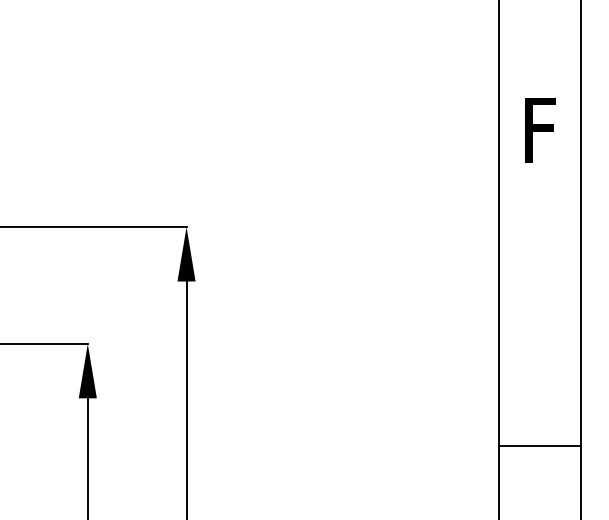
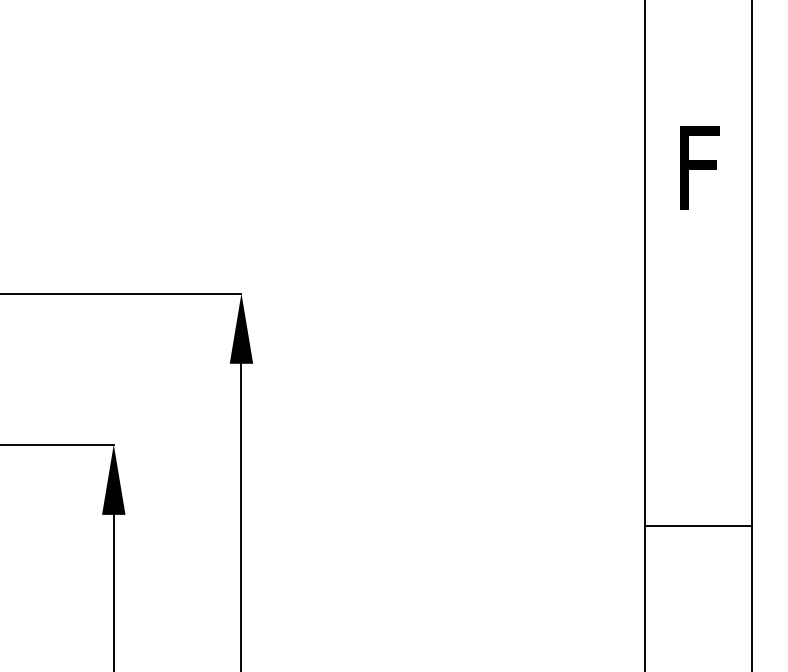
line: (539, 446) -> (697, 526), moved

